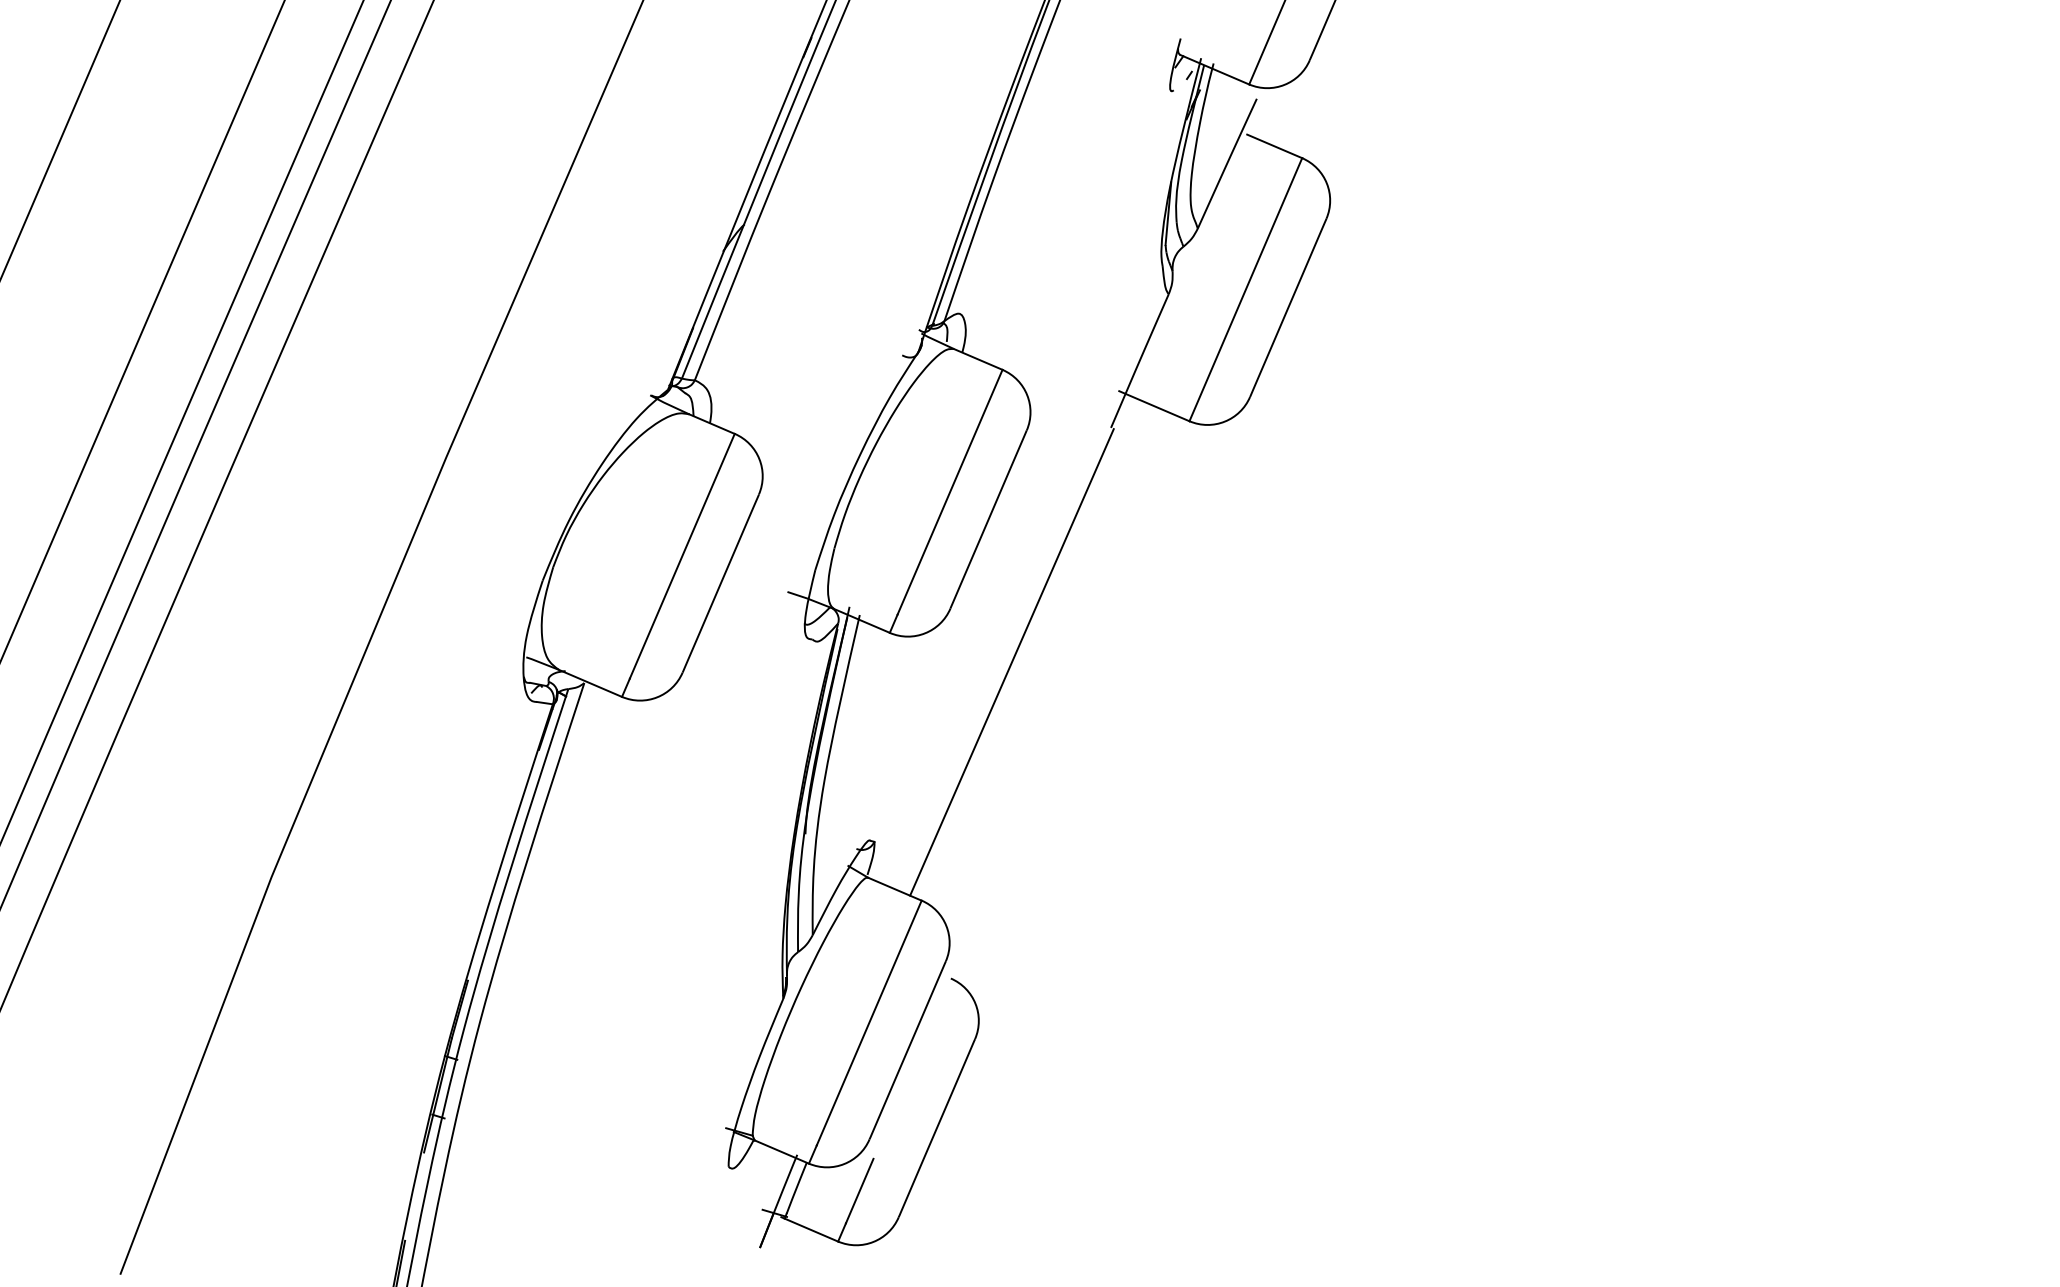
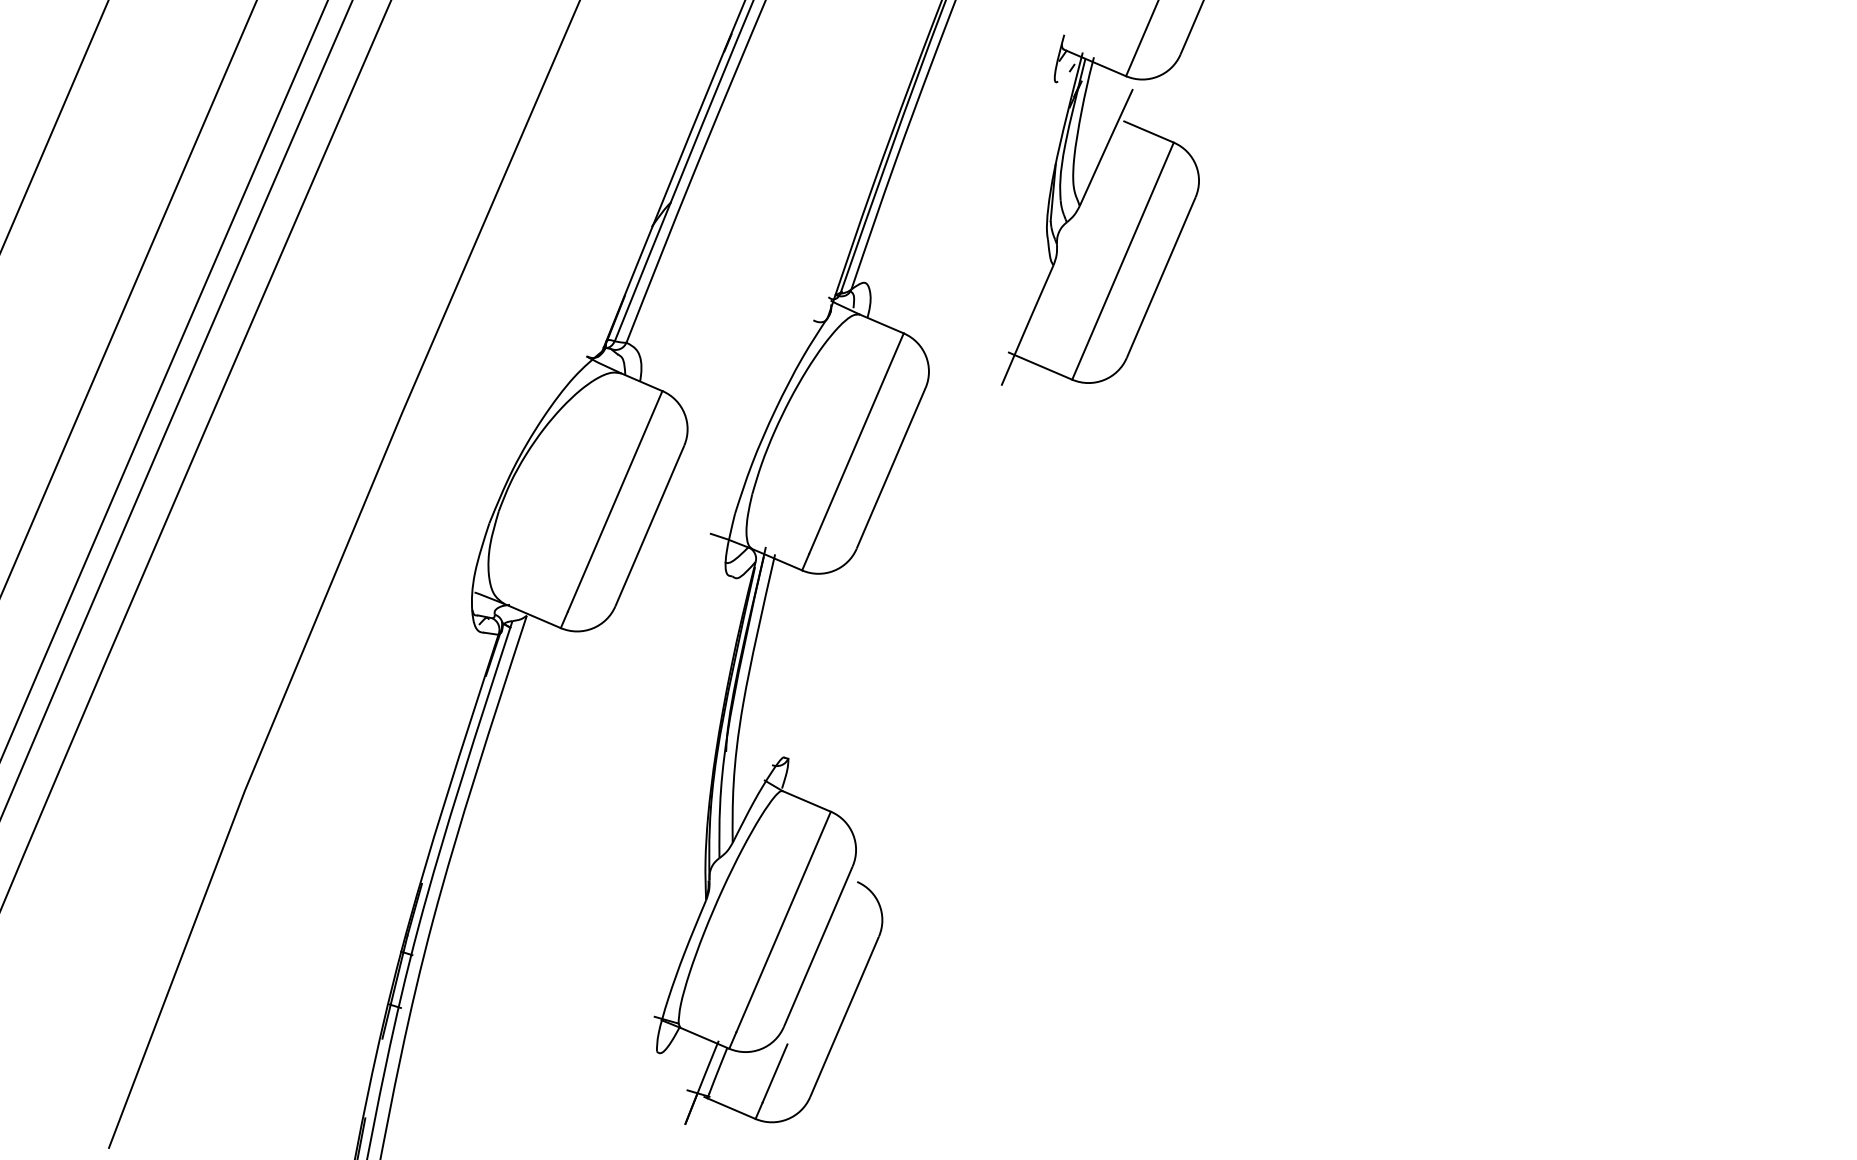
line: (1011, 662) -> (911, 597), removed

